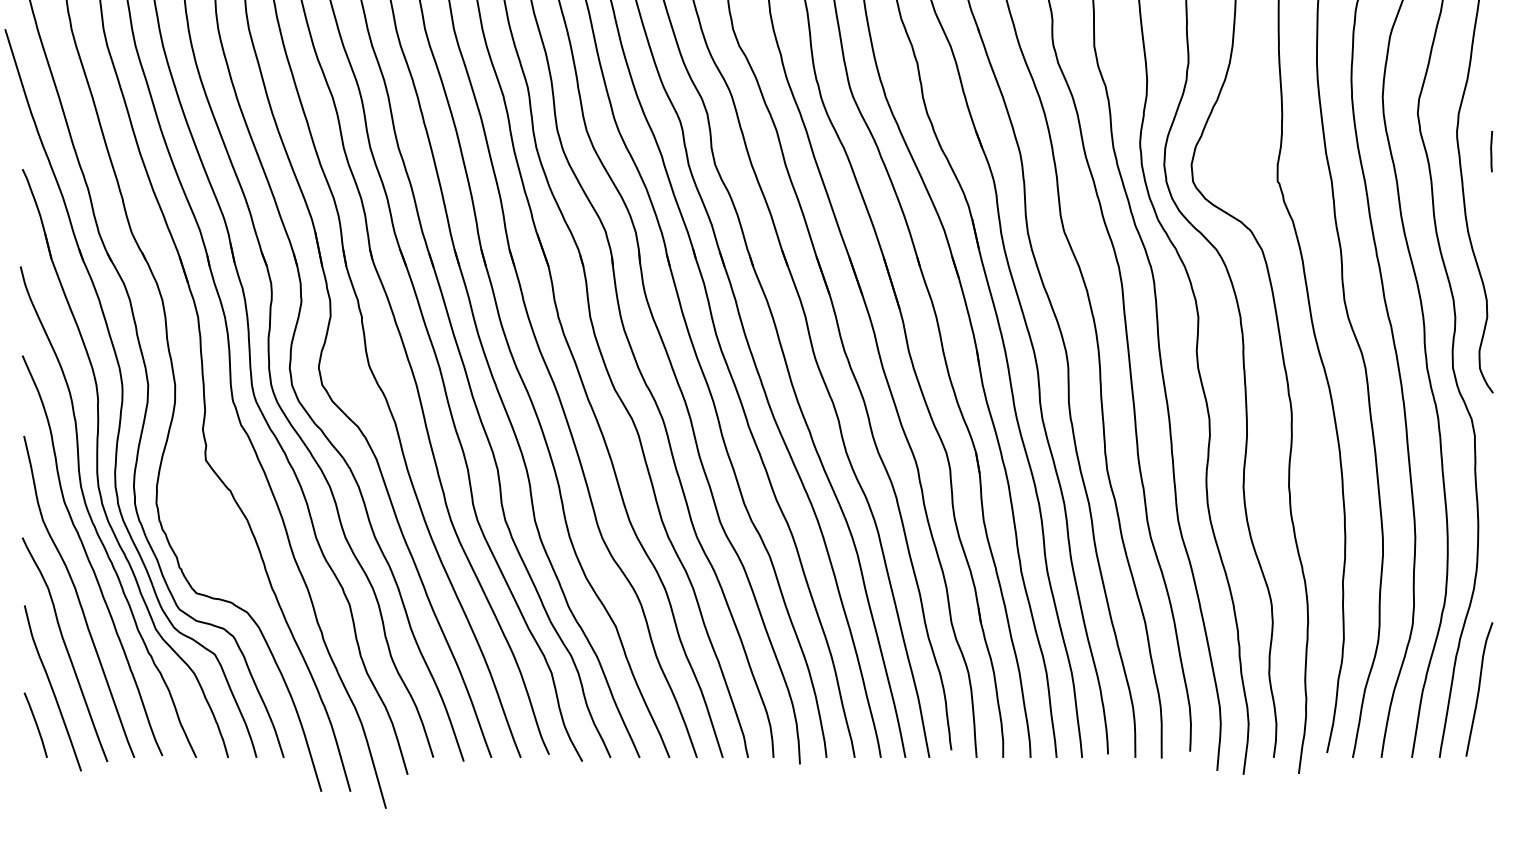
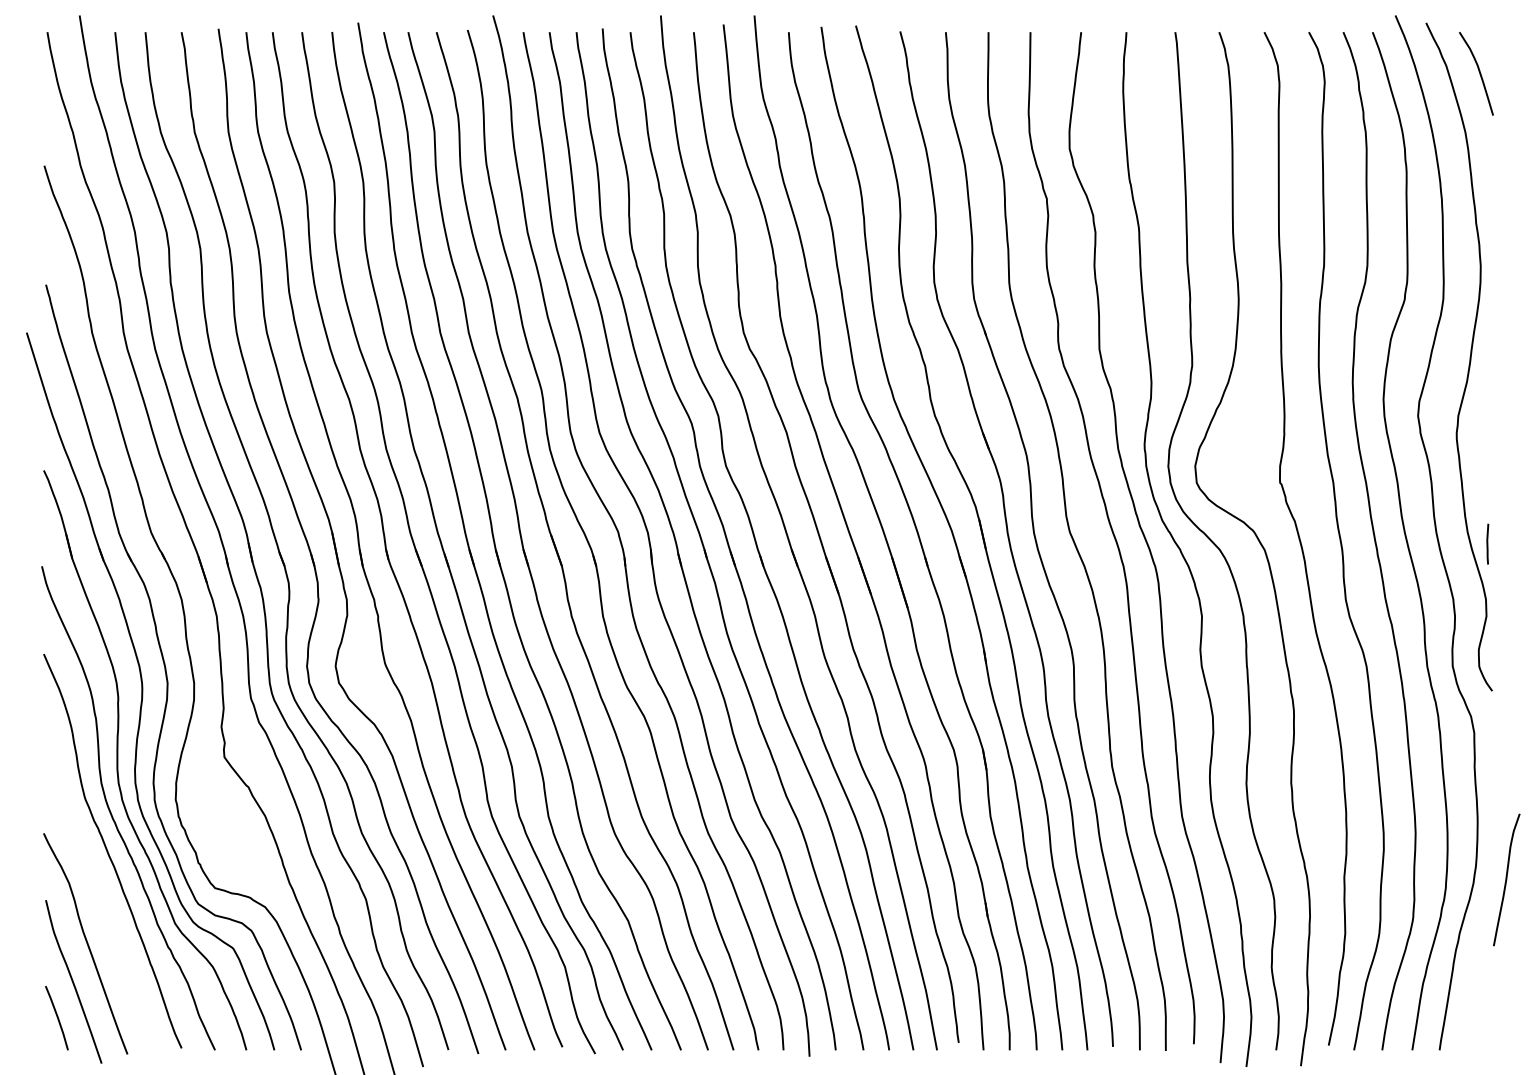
line: (1491, 150) -> (1487, 543), moved
curve: (79, 596) -> (99, 891), removed
curve: (1479, 689) -> (1506, 879), moved

